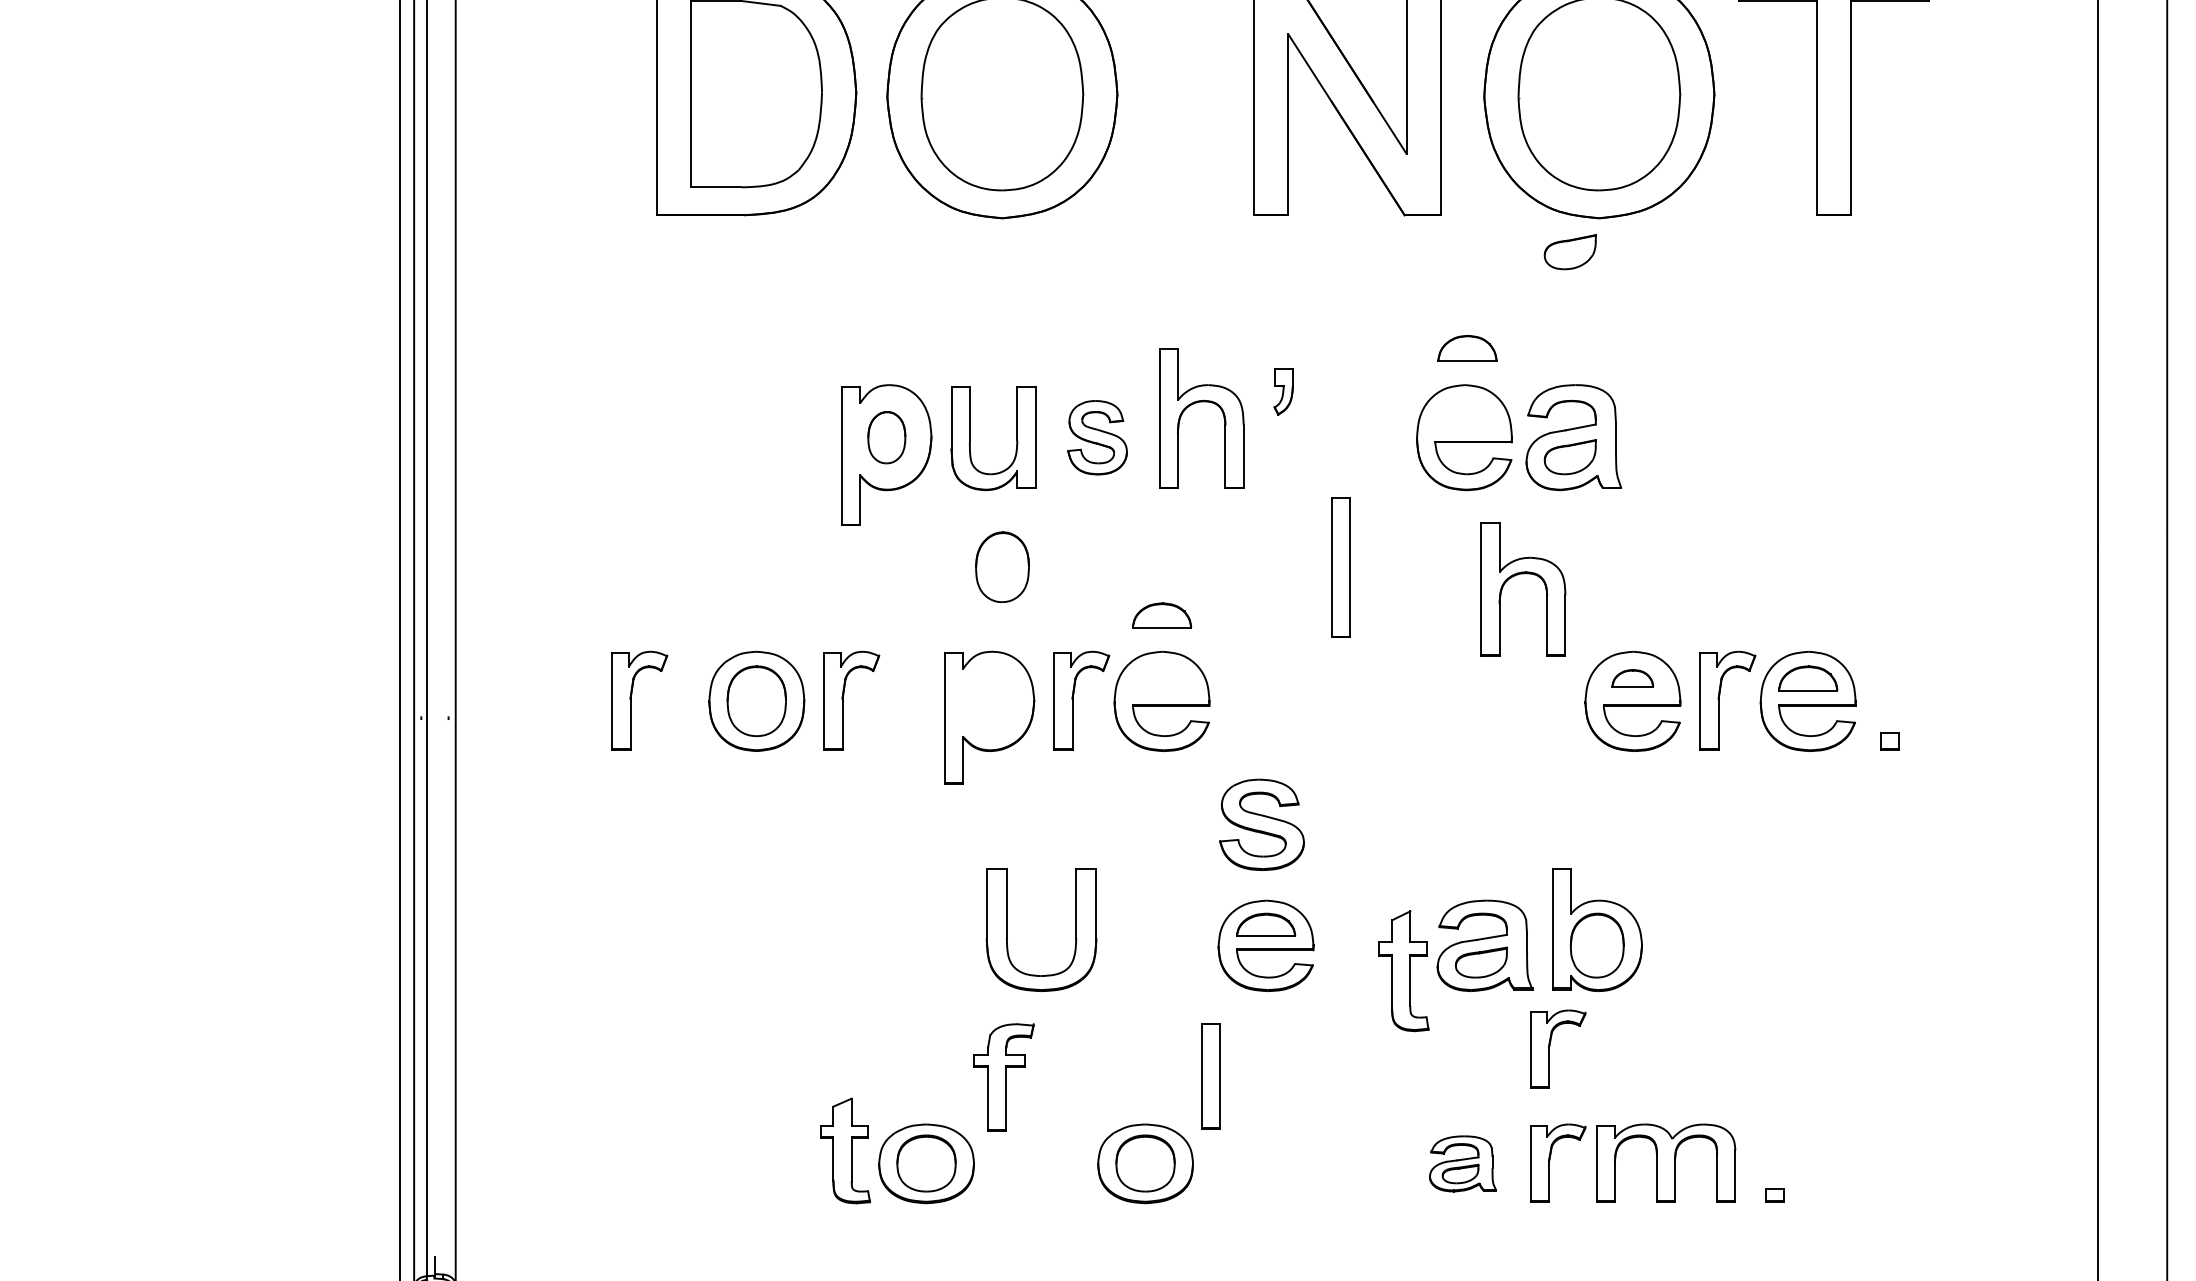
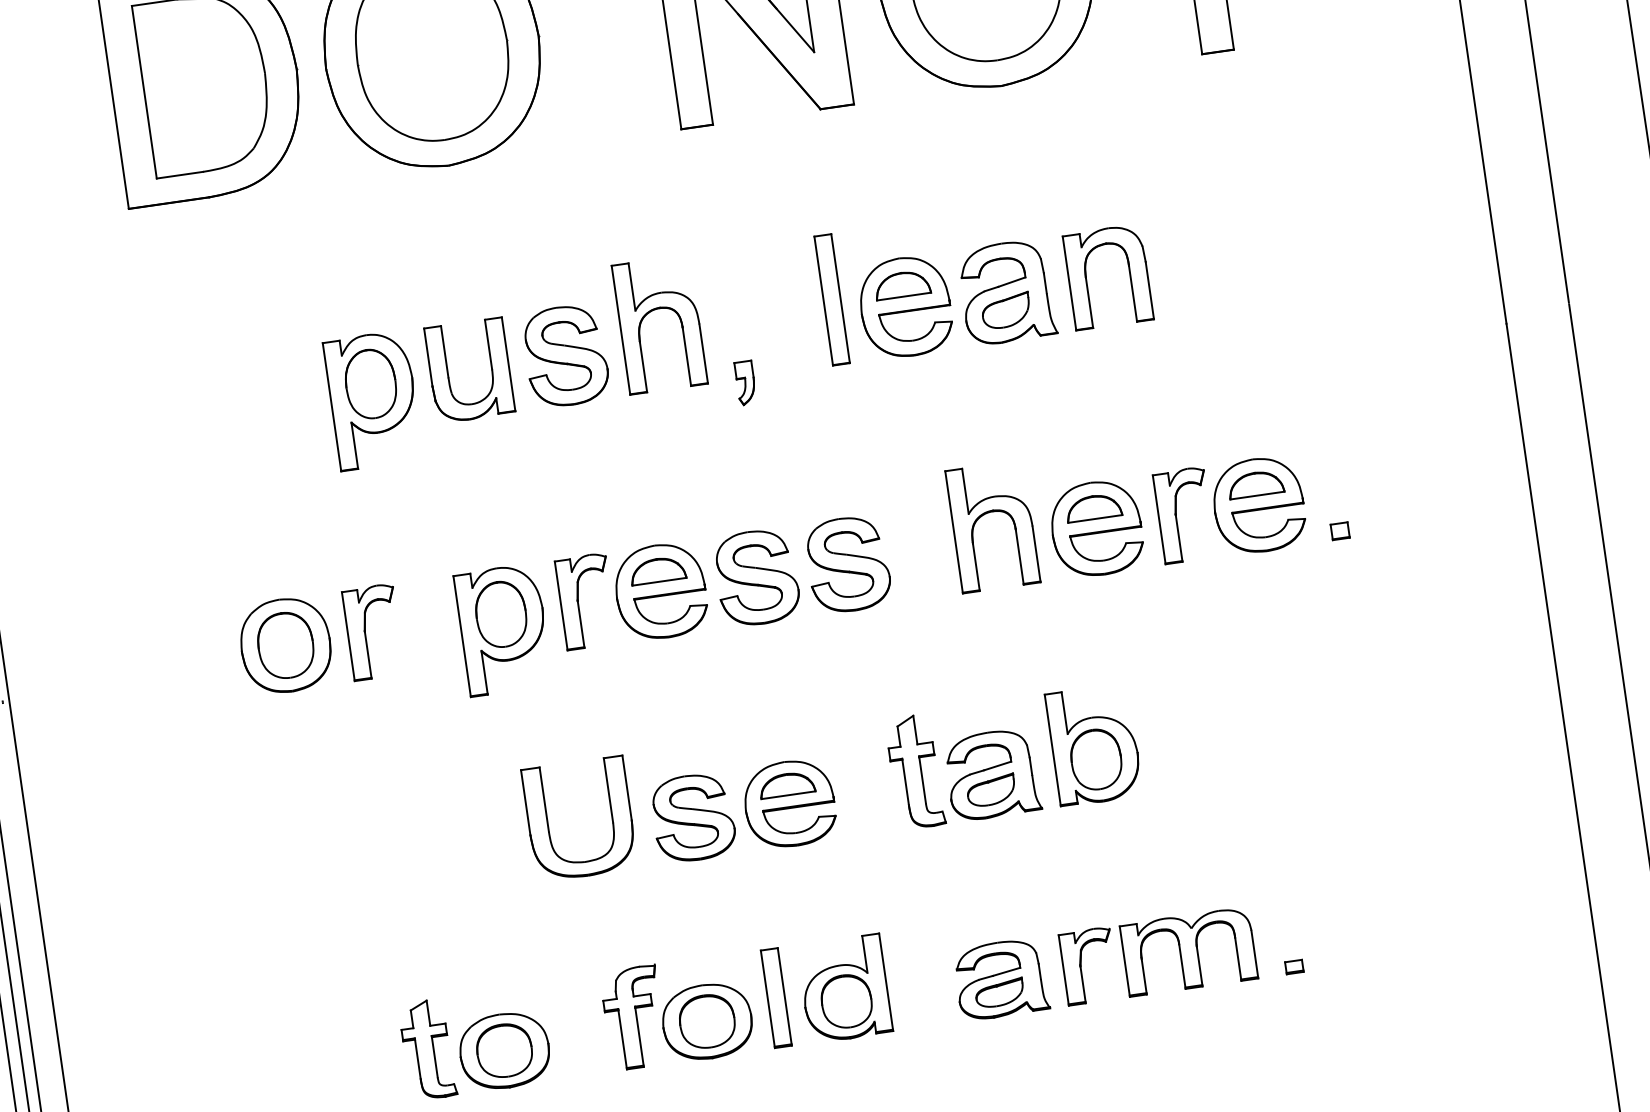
part: (1569, 252) -> (978, 121), removed
part: (1467, 348) -> (902, 284), moved
part: (1283, 391) -> (745, 382), moved
part: (1660, 436) -> (1086, 279), added
part: (886, 437) -> (370, 384), size x1.43
part: (1097, 437) -> (565, 355), size x1.43
part: (1002, 566) -> (501, 613), moved
part: (1340, 567) -> (831, 299), moved
part: (1523, 574) -> (991, 512), moved
part: (1162, 615) -> (658, 570), moved
part: (1632, 678) -> (1093, 507), size x1.43
part: (631, 700) -> (169, 661), removed
part: (1265, 700) -> (756, 576), added
part: (1364, 700) -> (848, 563), added
part: (1261, 824) -> (692, 817), moved
part: (1403, 971) -> (915, 772), moved
part: (1550, 1046) -> (1066, 859), removed
part: (1210, 1076) -> (775, 998), moved
part: (1003, 1077) -> (633, 1017), moved
part: (1295, 1150) -> (844, 989), added
part: (1462, 1163) -> (1000, 979), size x1.43

